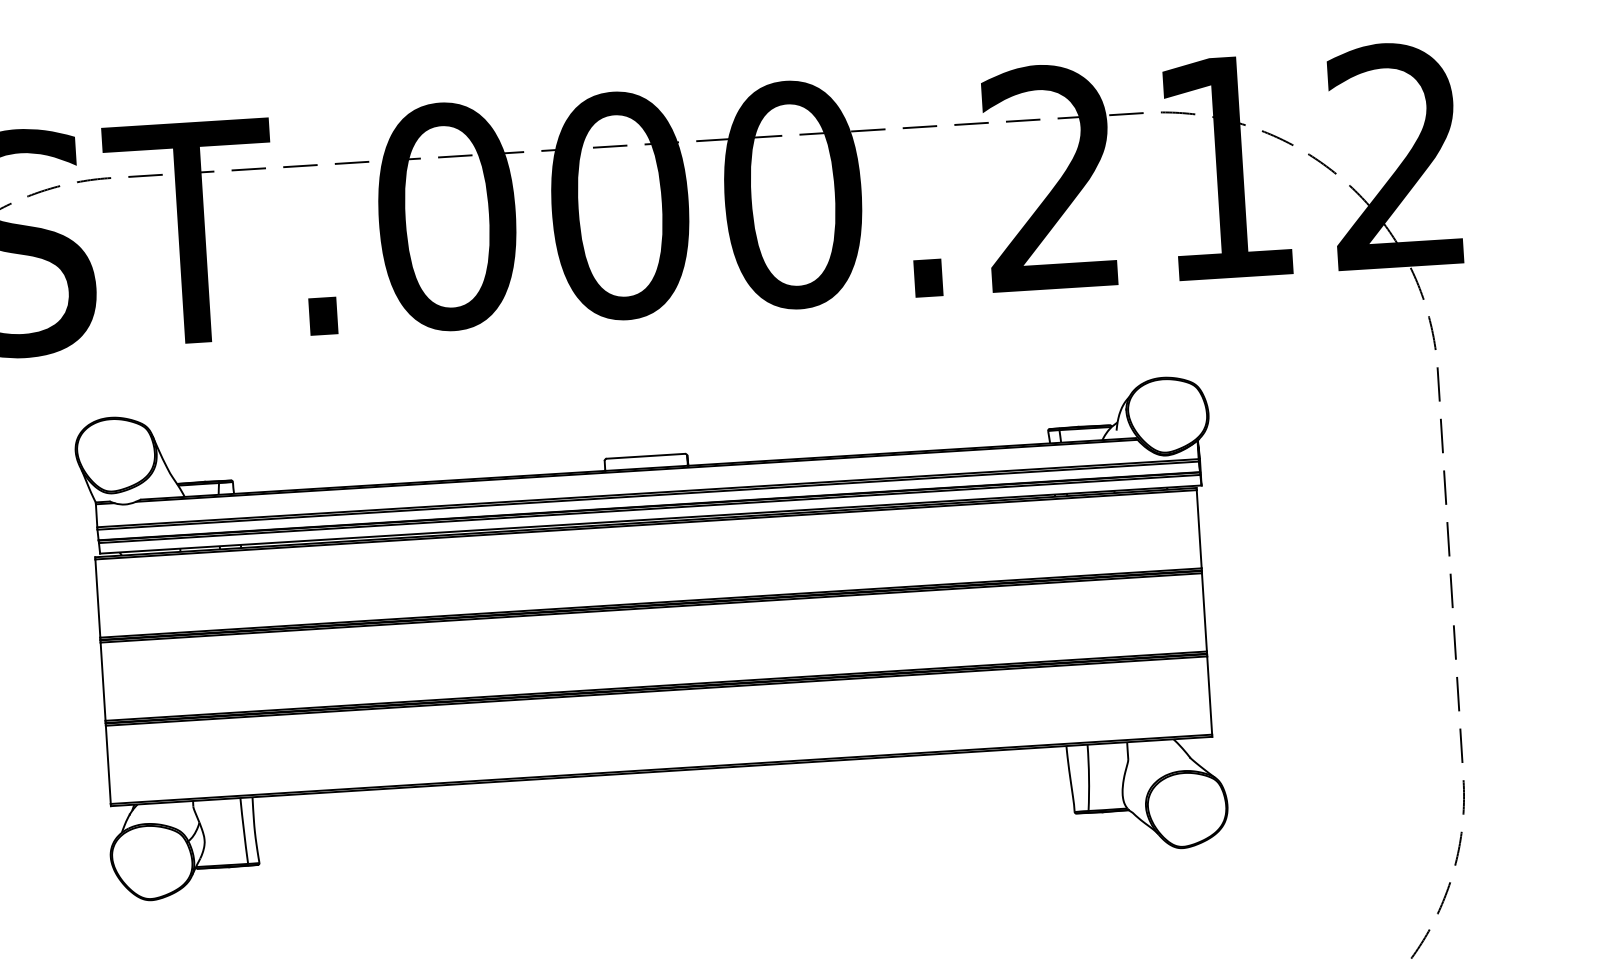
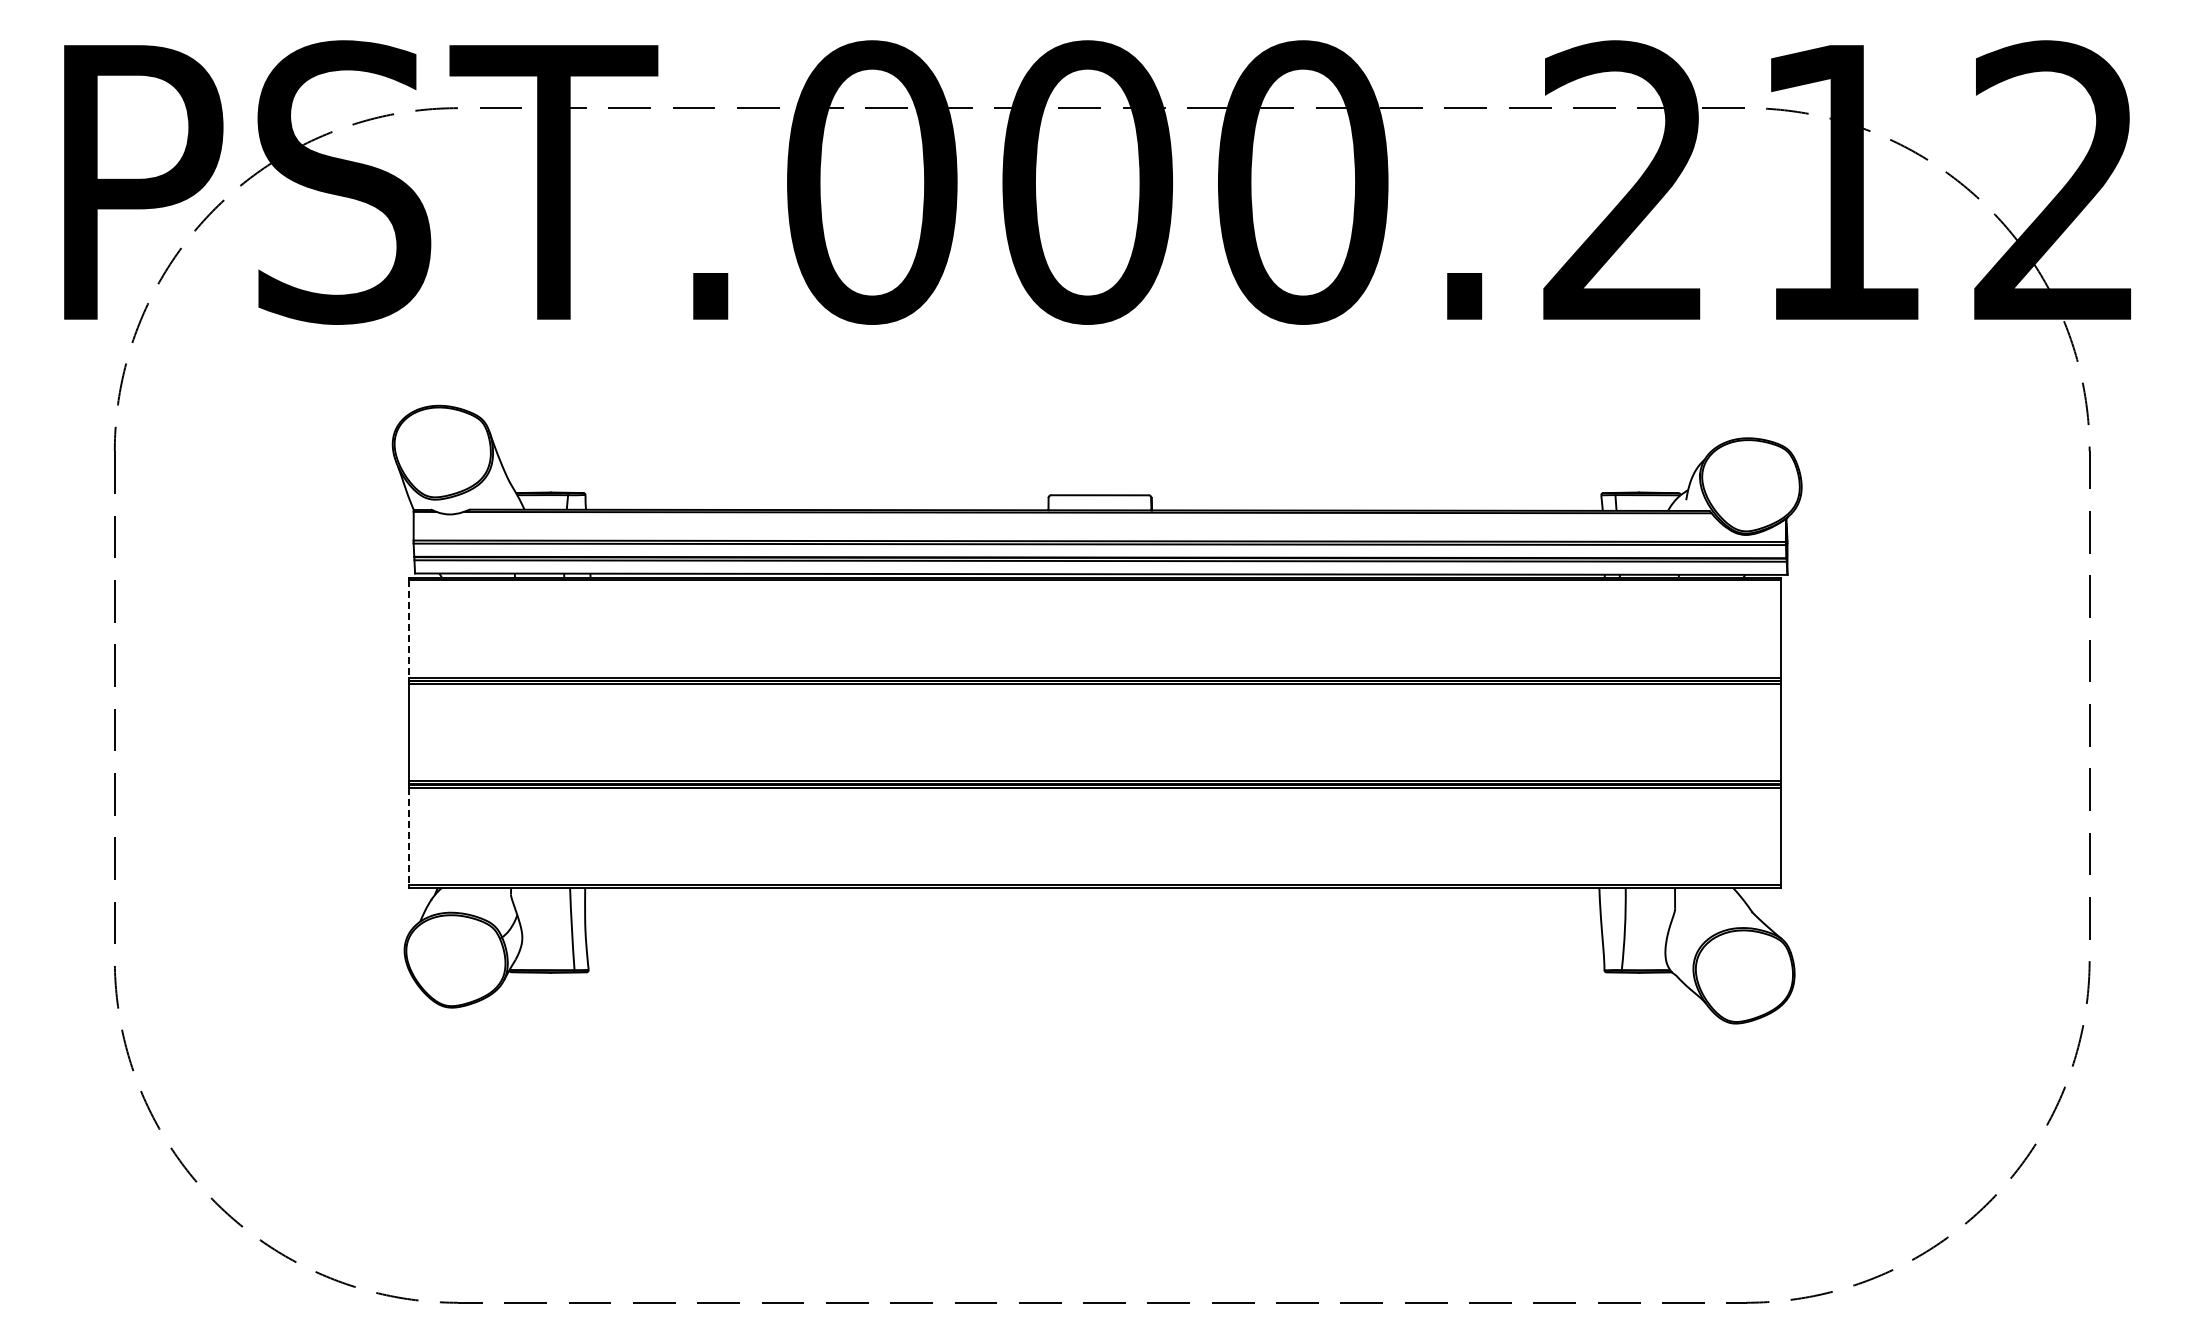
line: (97, 598) -> (408, 629), solid -> dashed
line: (108, 765) -> (408, 836), solid -> dashed

